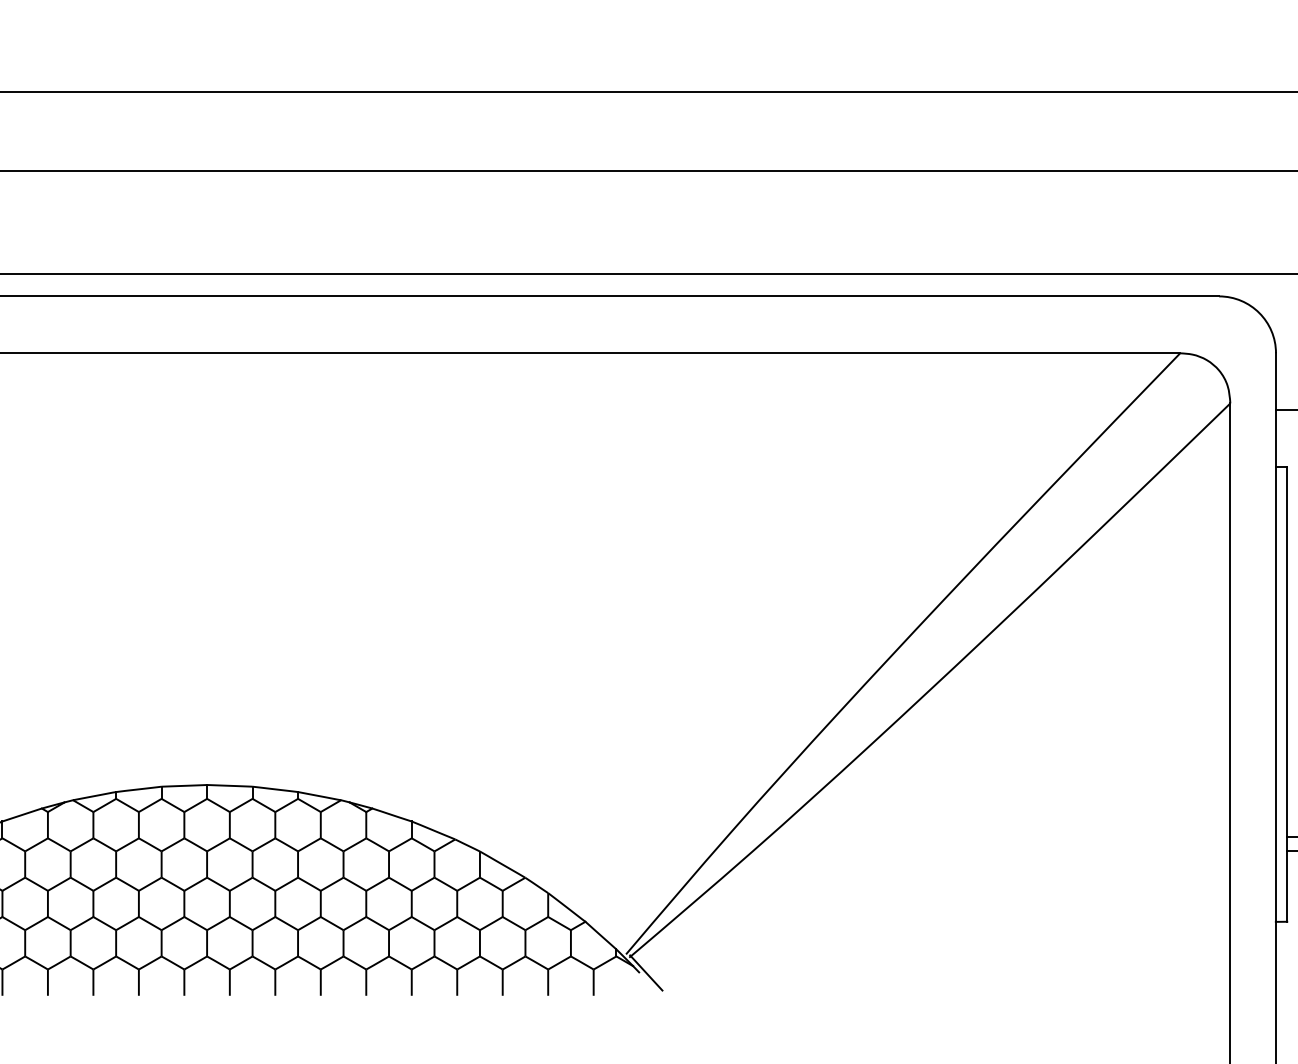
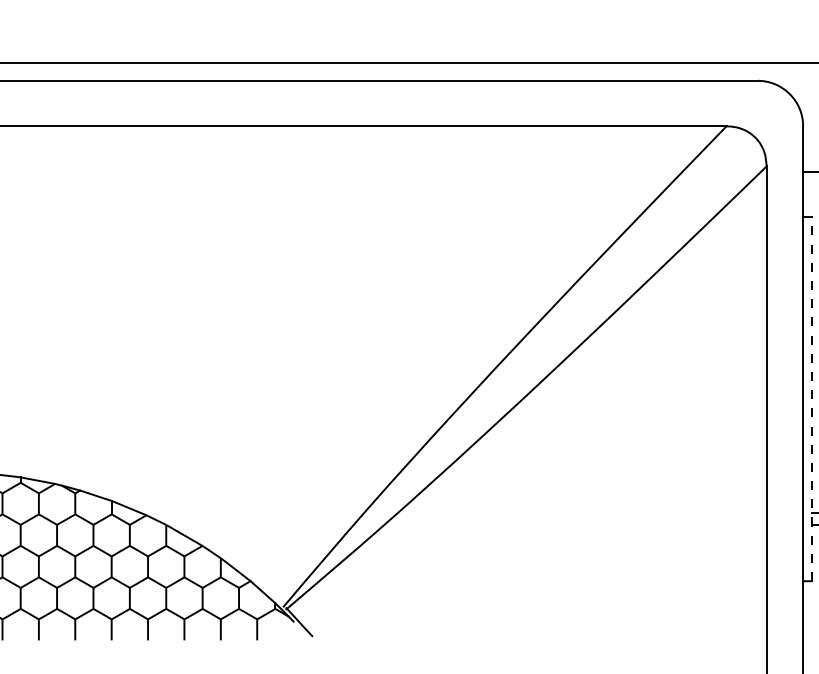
line: (1287, 693) -> (812, 398), solid -> dashed

